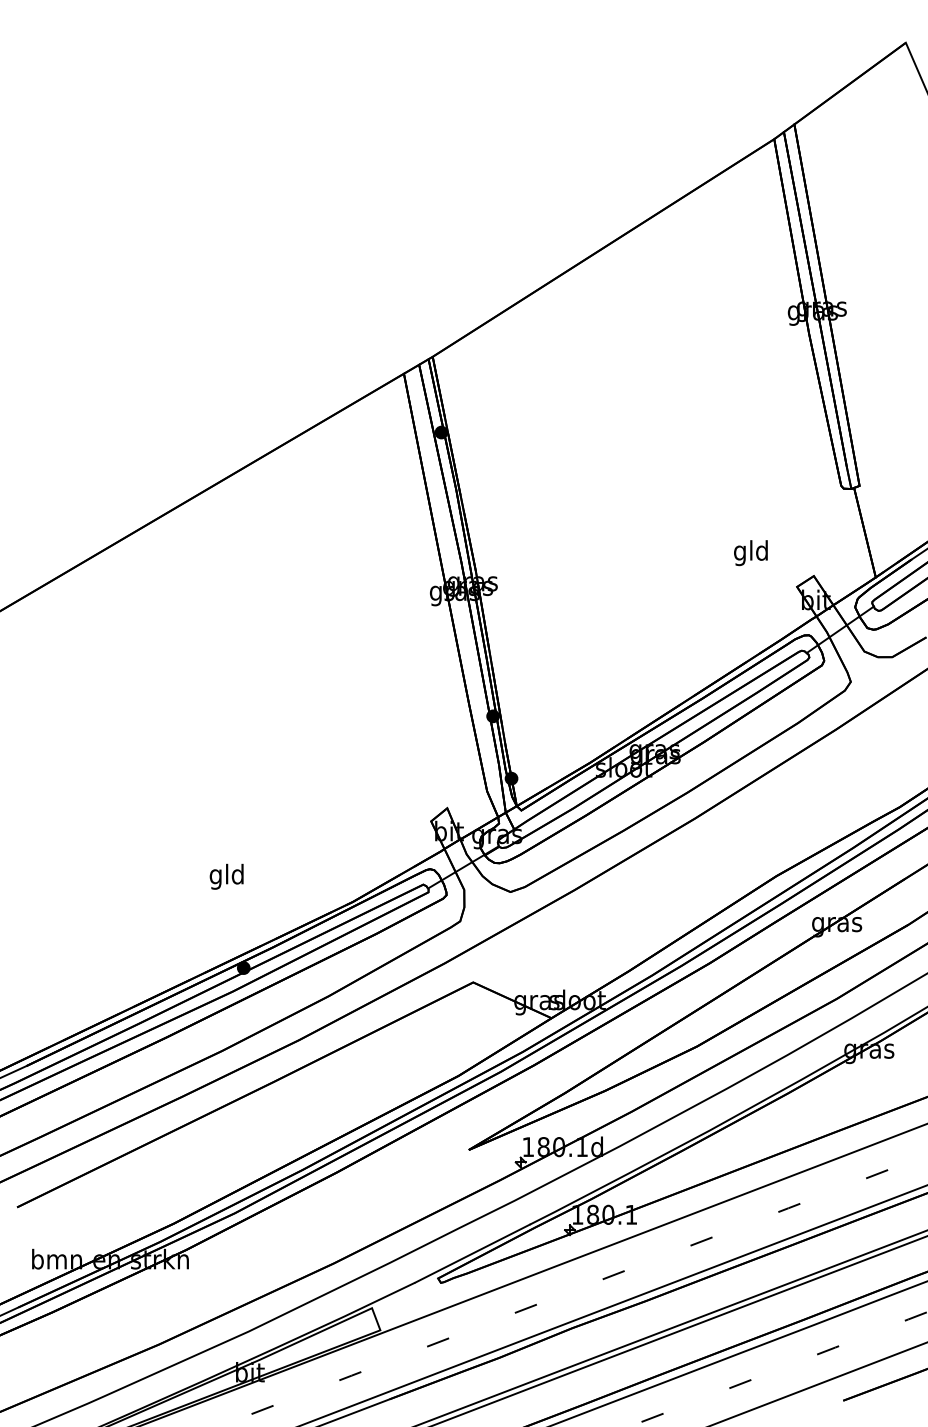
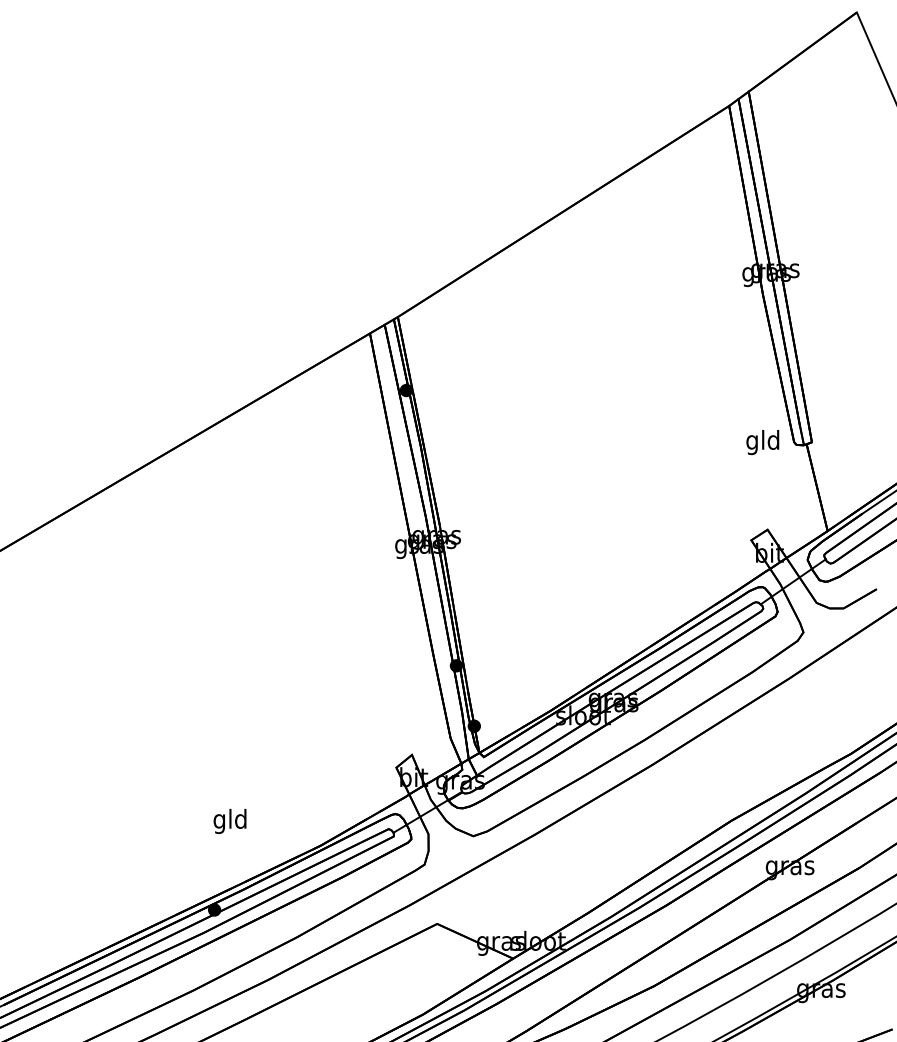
text: (750, 553) -> (762, 442), moved
text: (226, 876) -> (229, 821), moved

